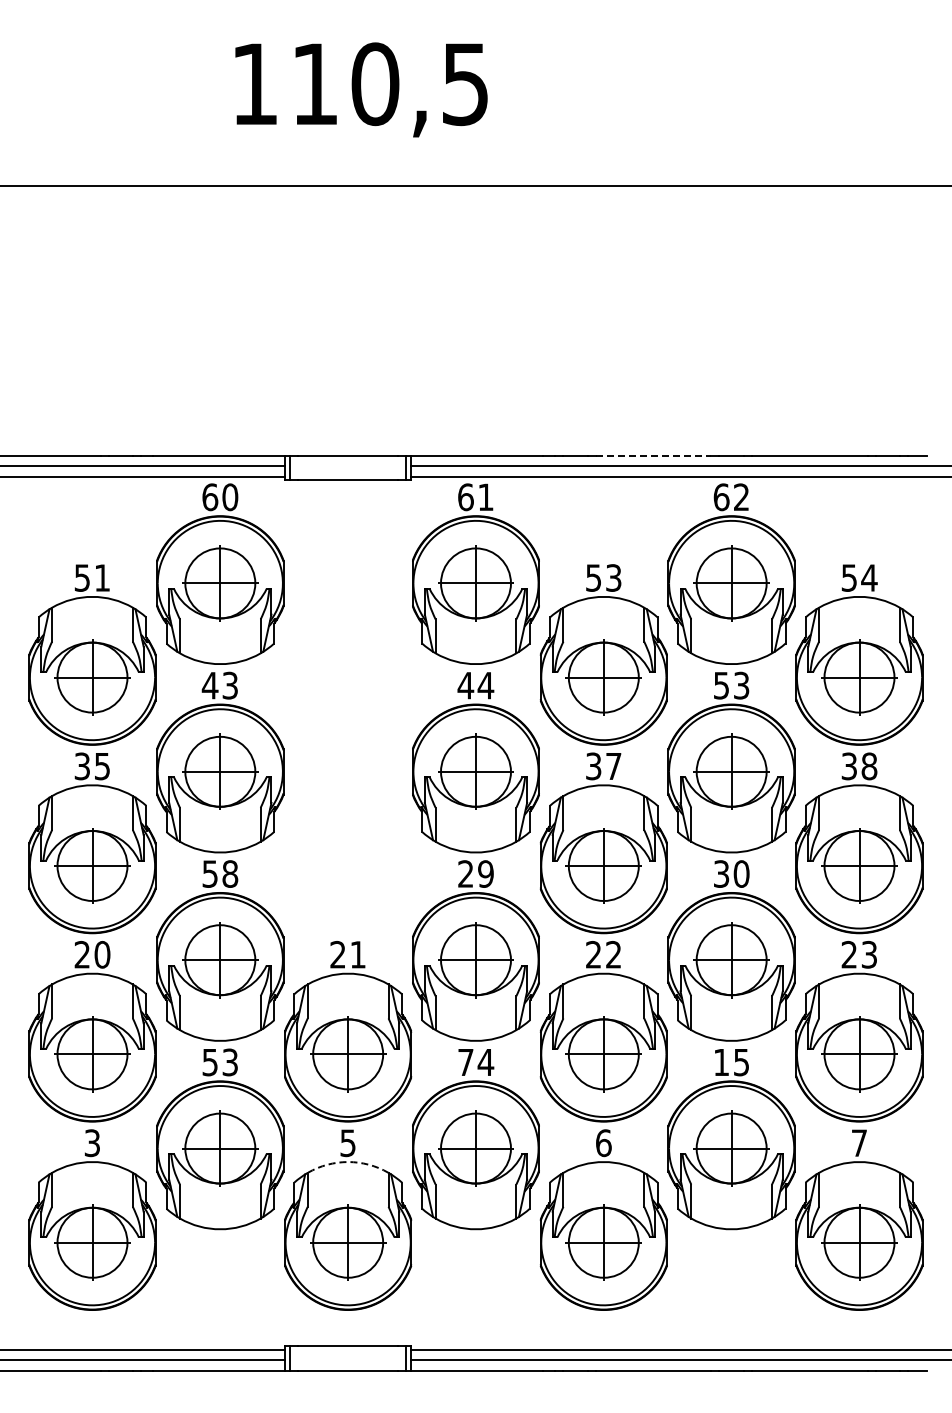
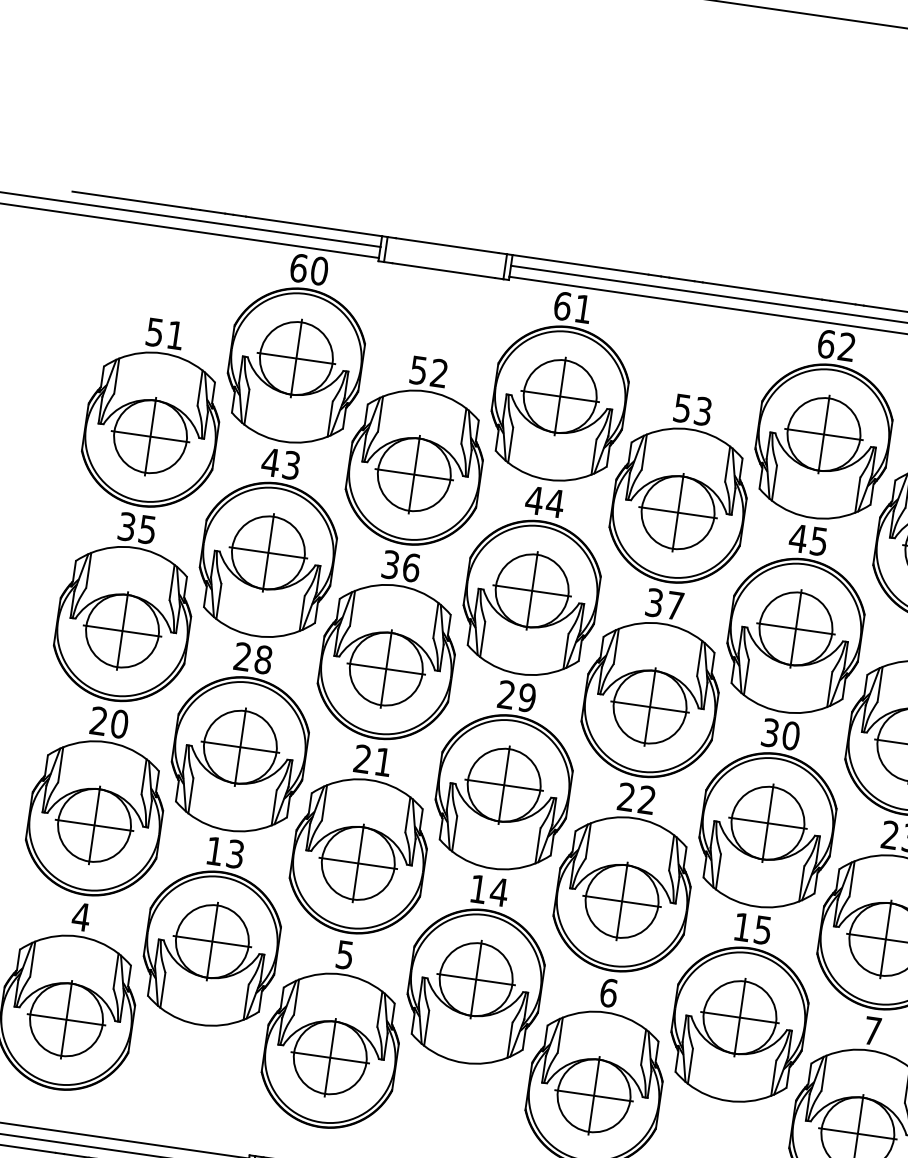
line: (653, 455) -> (762, 290), dashed -> solid
text: (731, 685) -> (808, 539), 53 -> 45
part: (348, 749) -> (403, 548), added
text: (209, 873) -> (242, 656), 58 -> 28
text: (209, 1062) -> (214, 851), 53 -> 13
text: (465, 1062) -> (478, 889), 74 -> 14
text: (92, 1143) -> (81, 917), 3 -> 4
arc: (348, 1162) -> (342, 975), dashed -> solid

